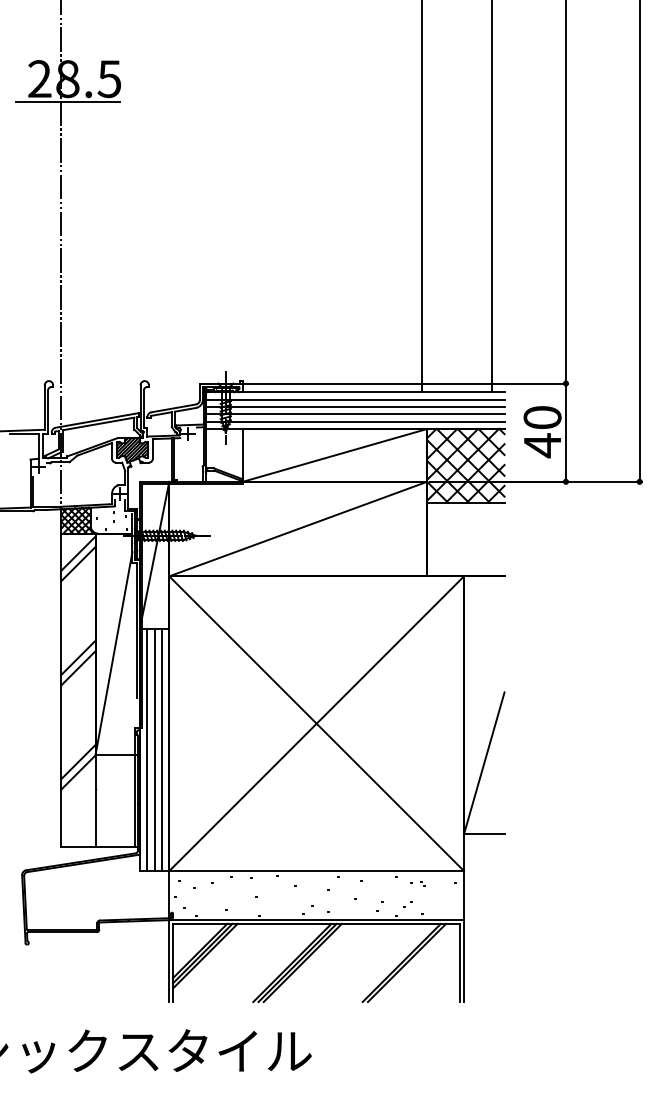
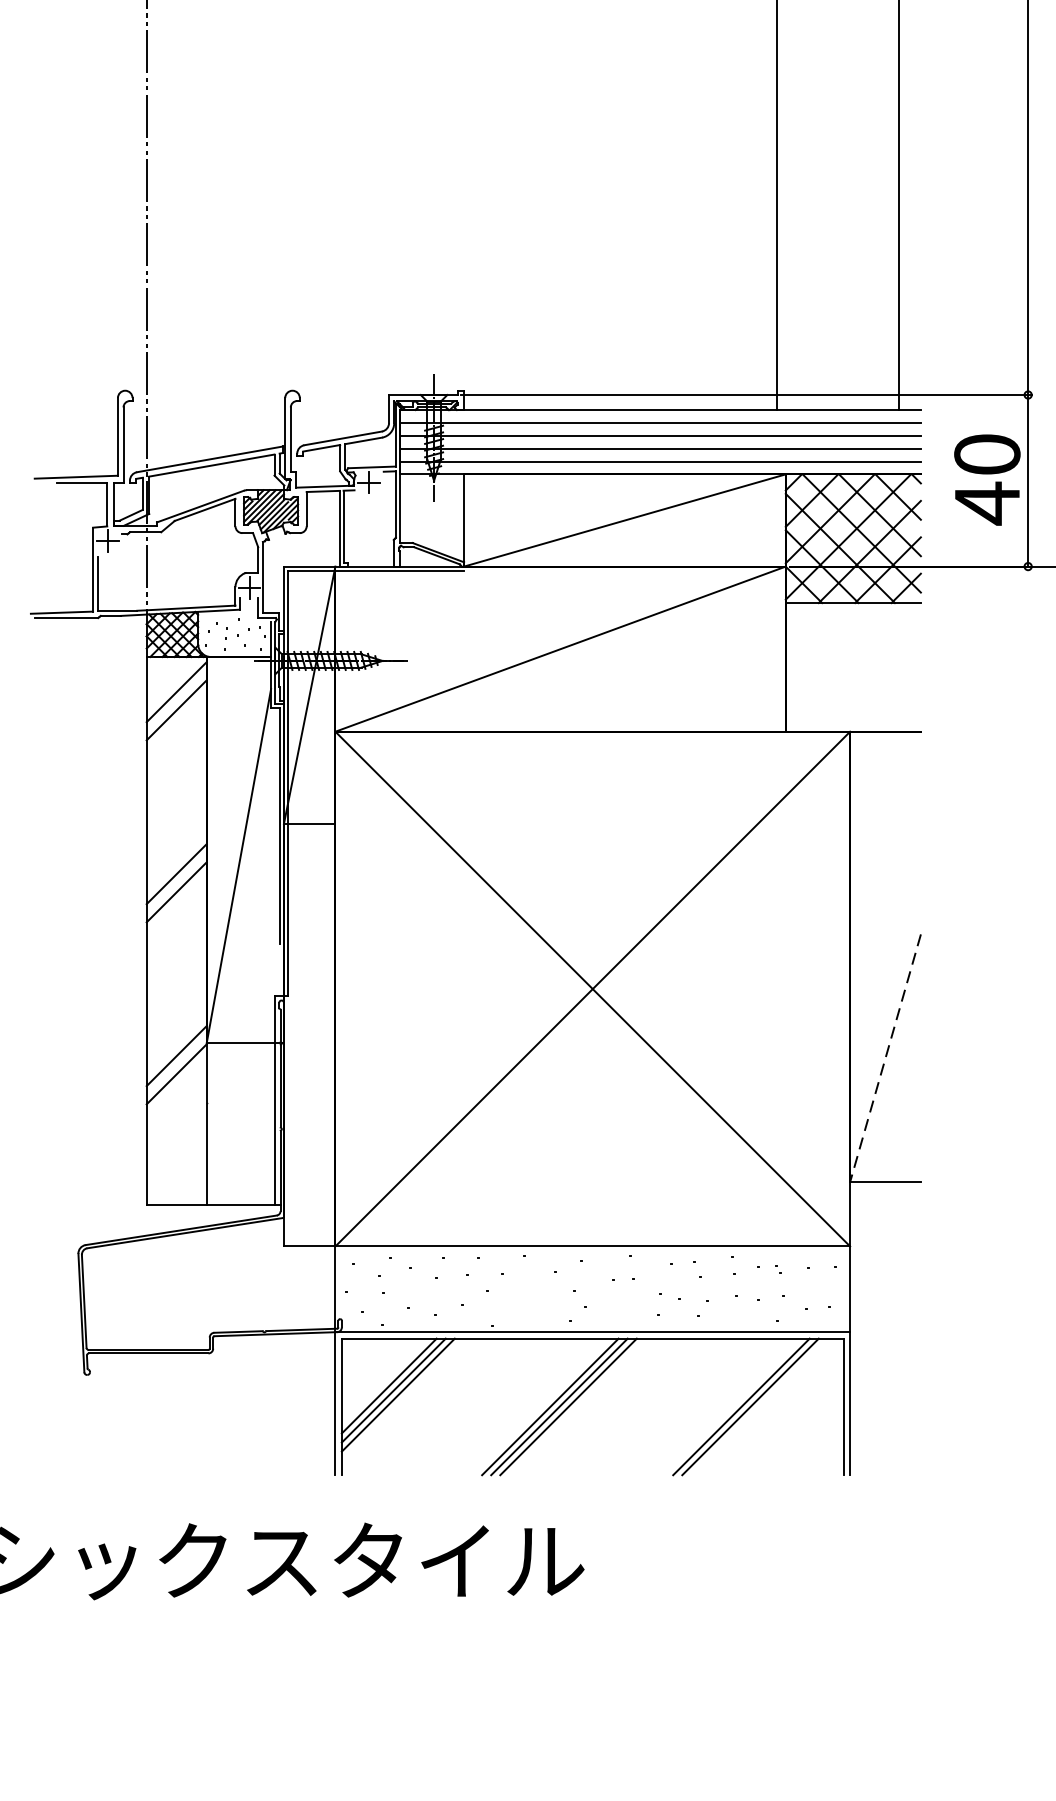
line: (147, 750) -> (297, 1035), removed
line: (154, 750) -> (309, 1035), removed
line: (161, 750) -> (321, 1035), removed
line: (484, 763) -> (885, 1058), solid -> dashed

